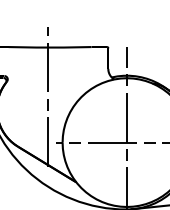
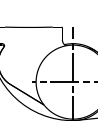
line: (47, 96) -> (27, 55), removed

